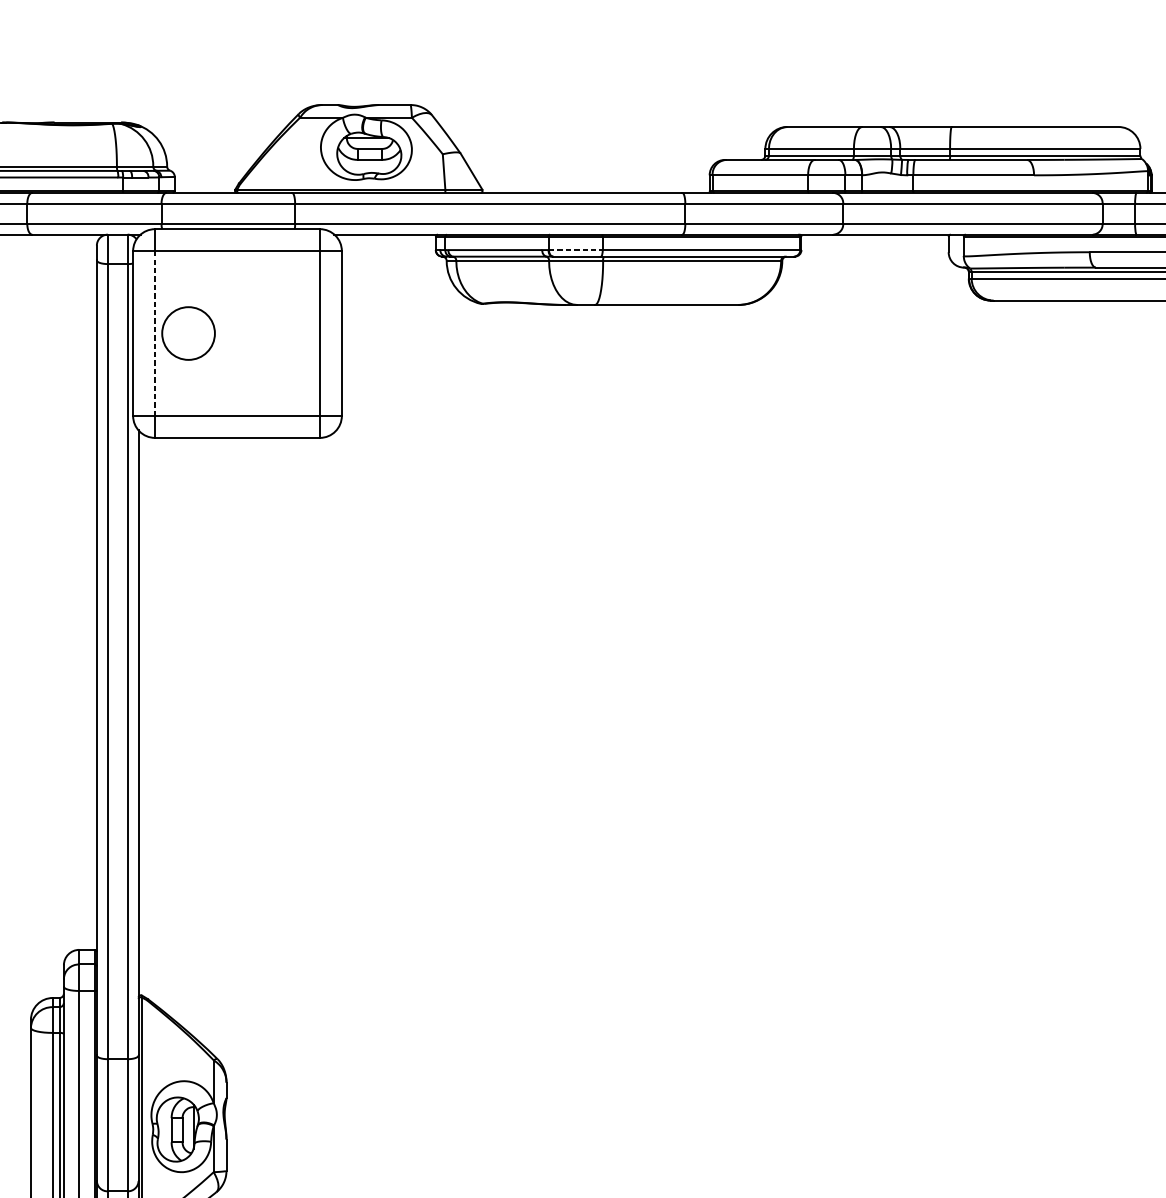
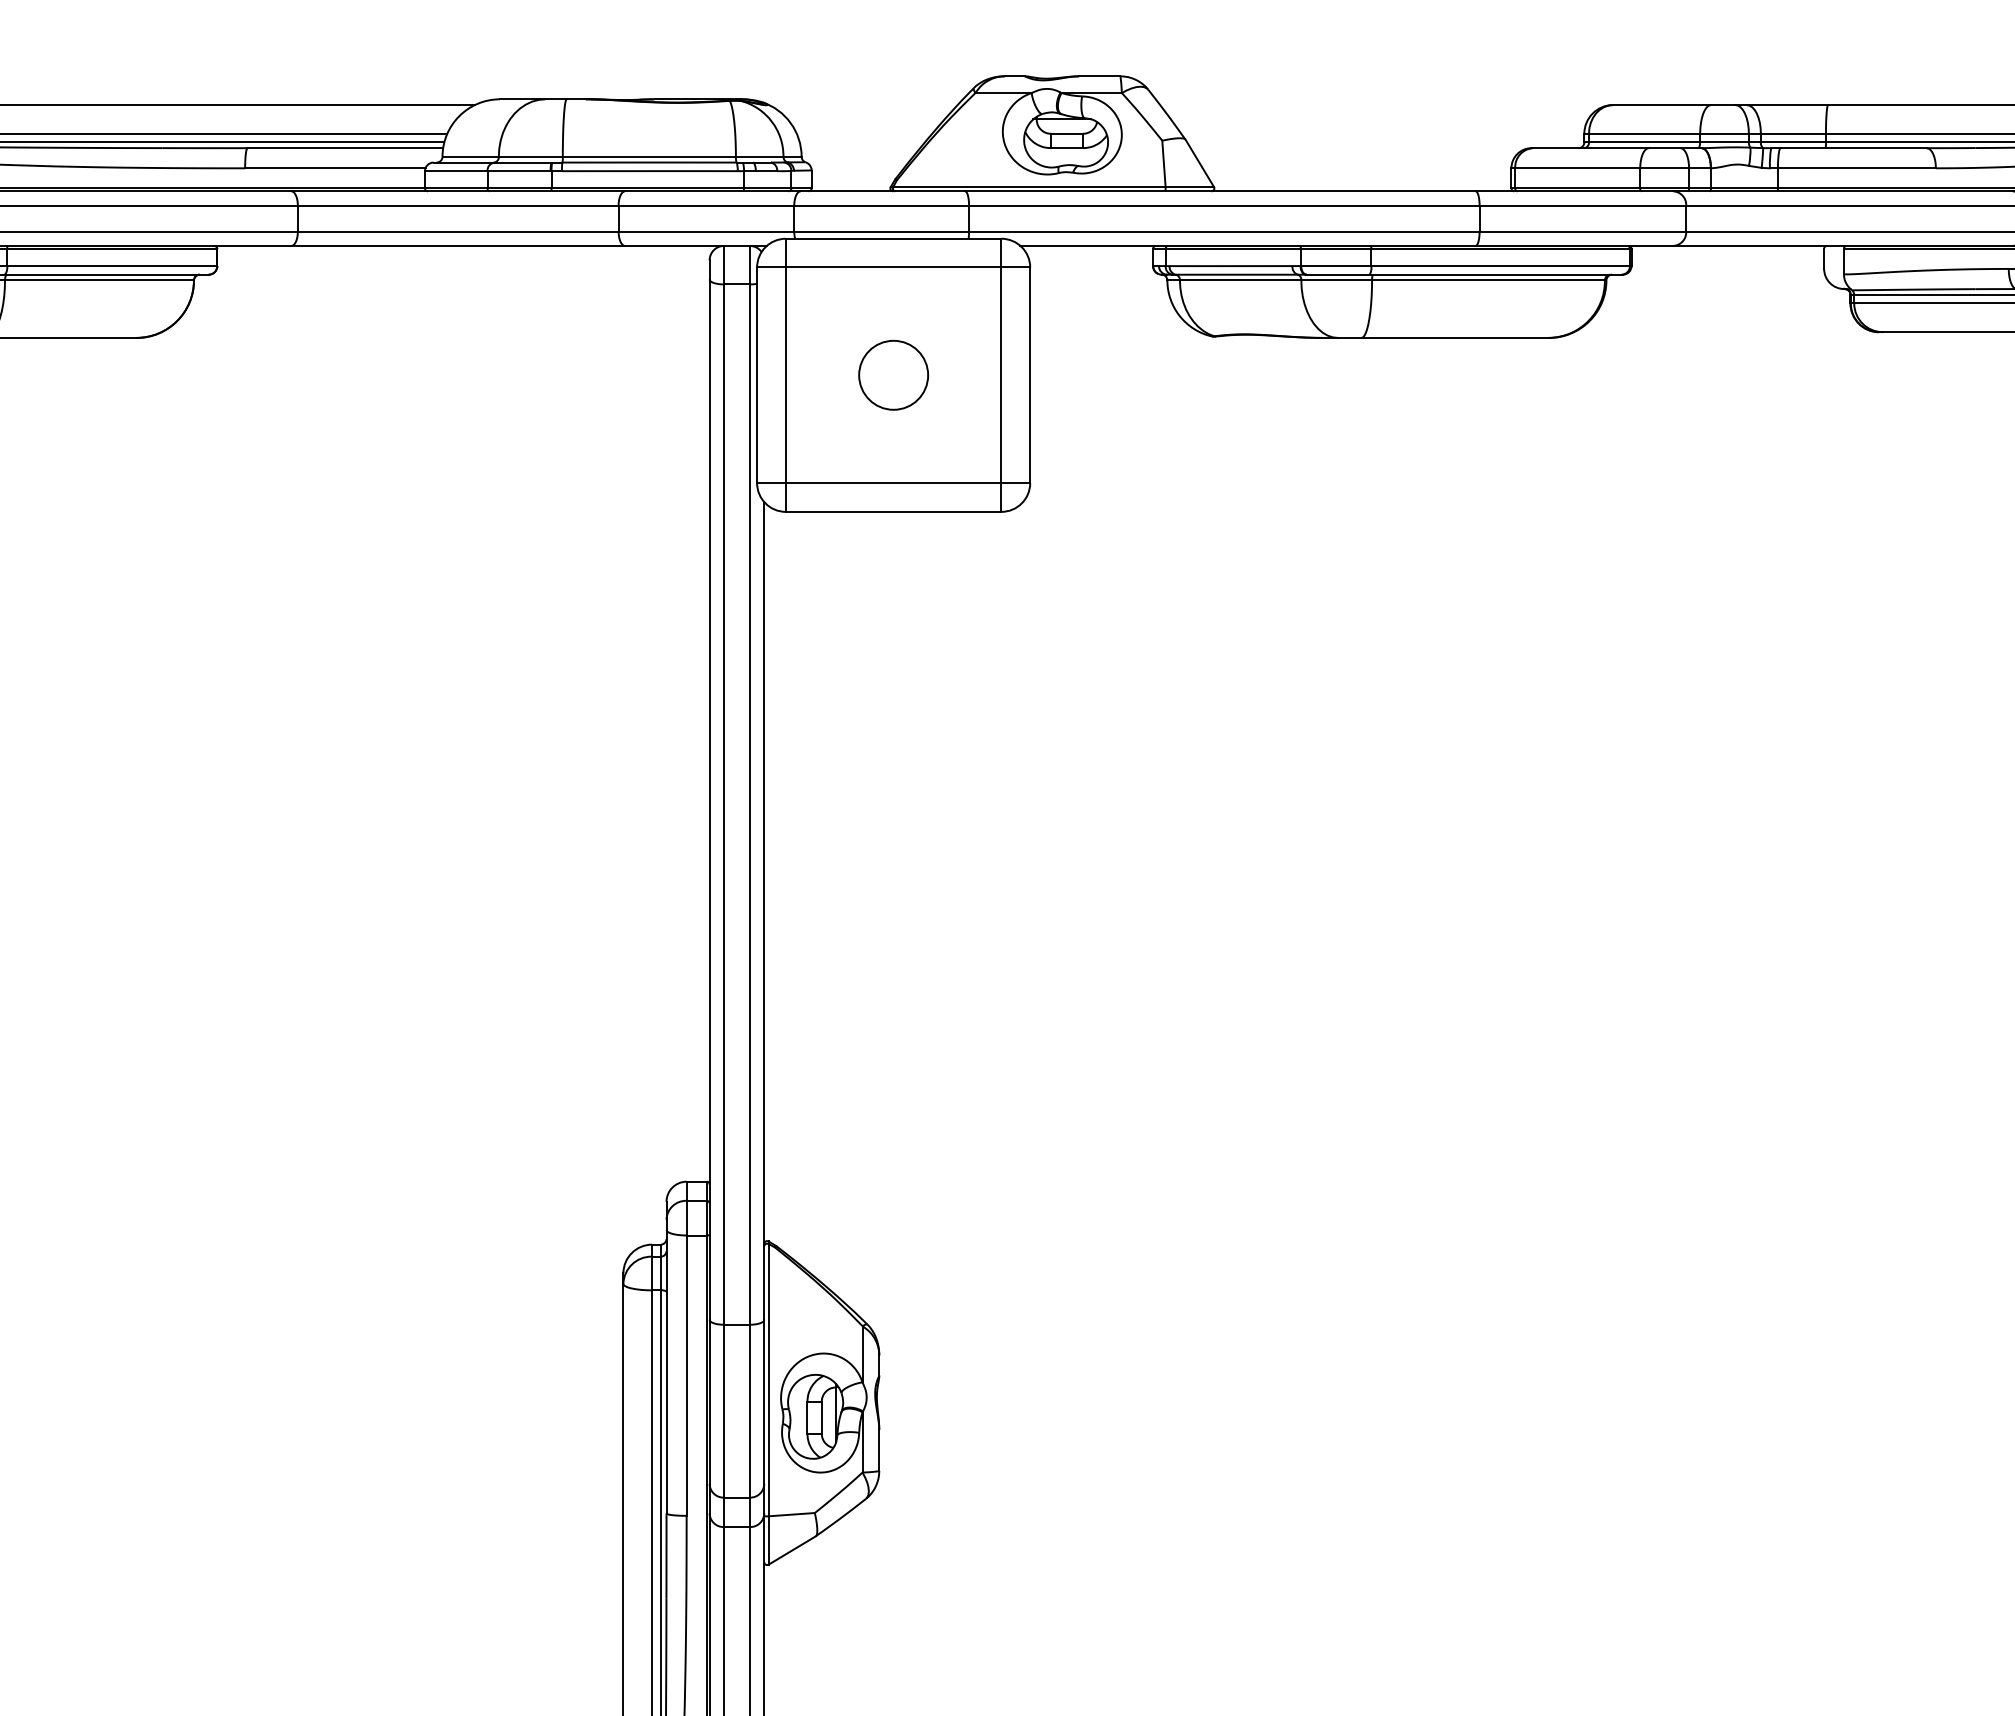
line: (575, 250) -> (1336, 266), dashed -> solid
circle: (188, 332) -> (893, 374), moved
line: (154, 333) -> (785, 375), dashed -> solid

